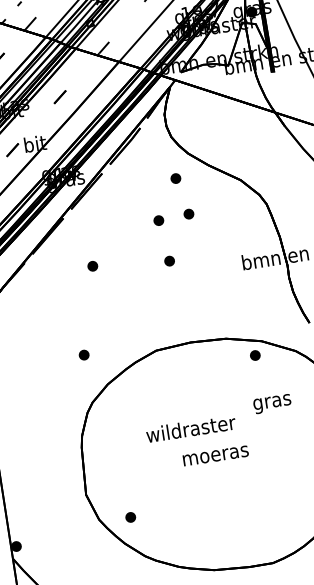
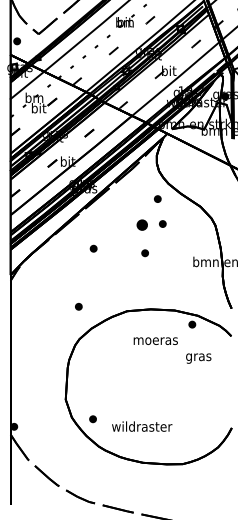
part: (157, 221) -> (141, 225), size x1.6
text: (191, 428) -> (142, 426), moved
text: (215, 454) -> (155, 340), moved

